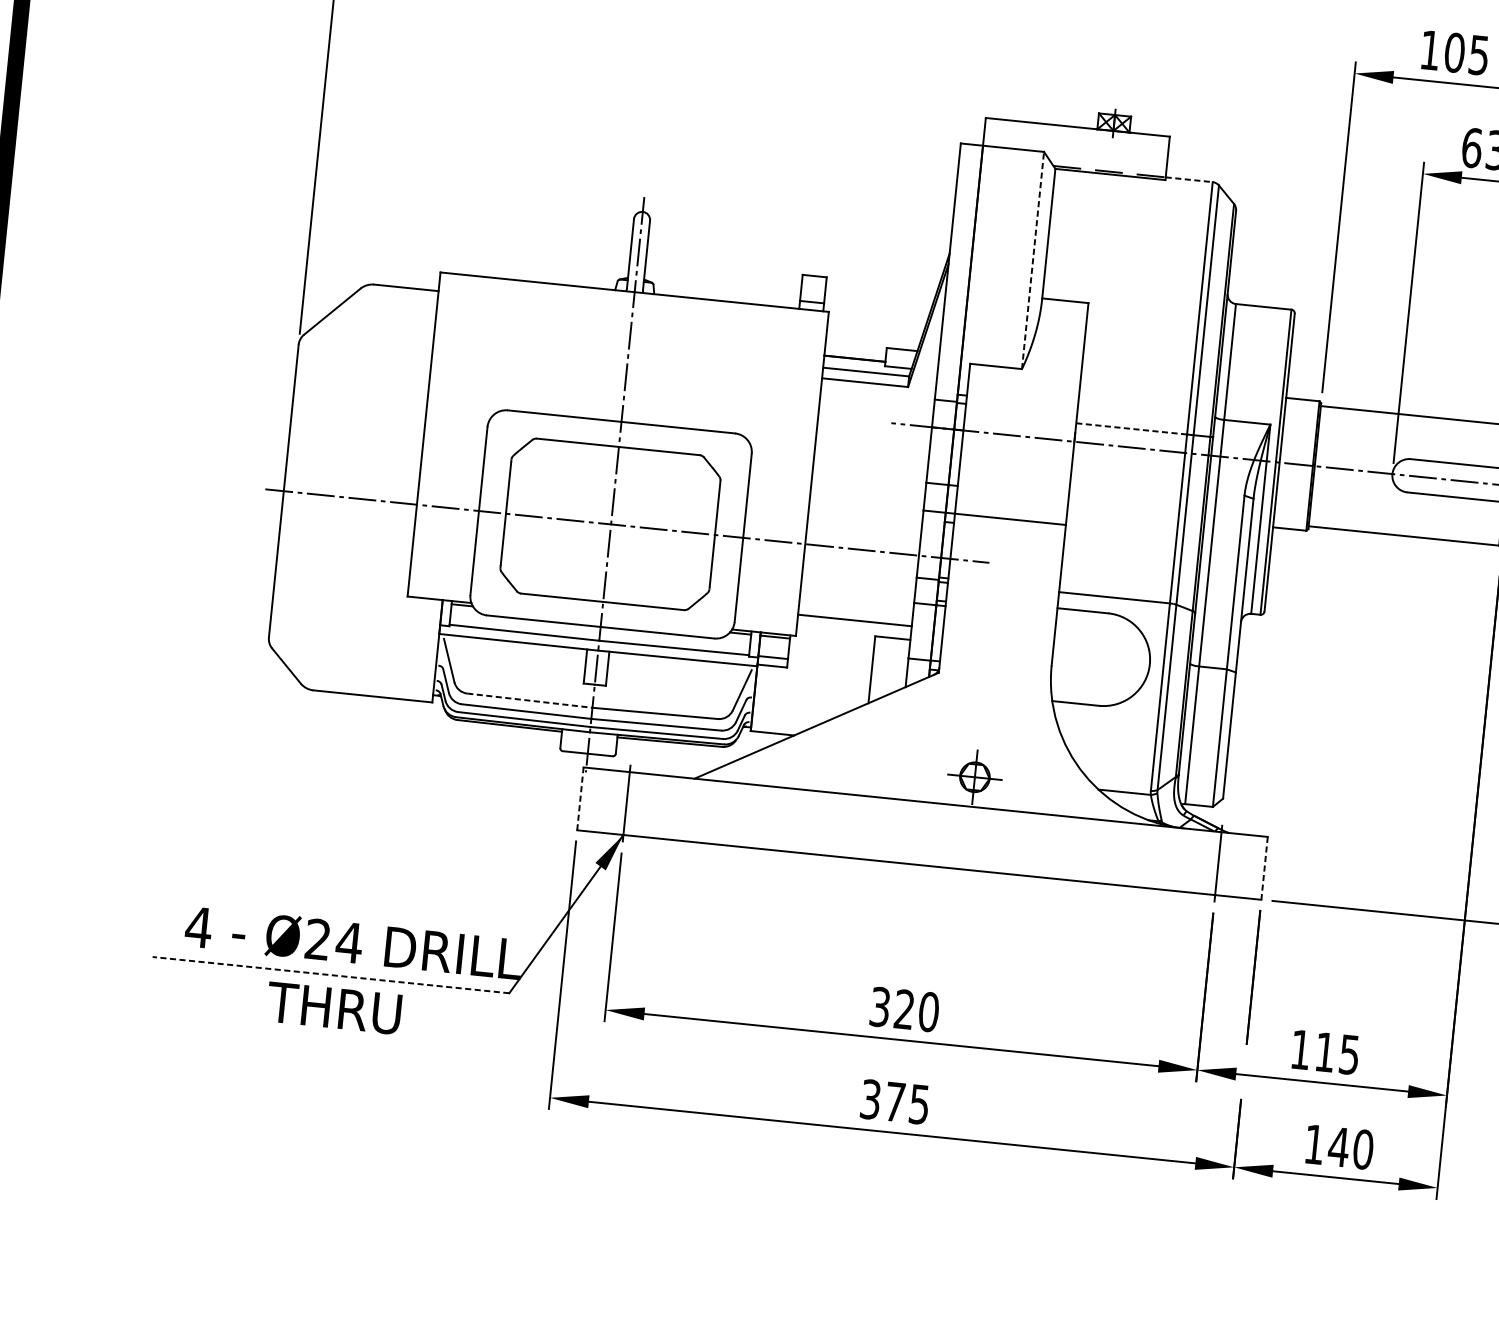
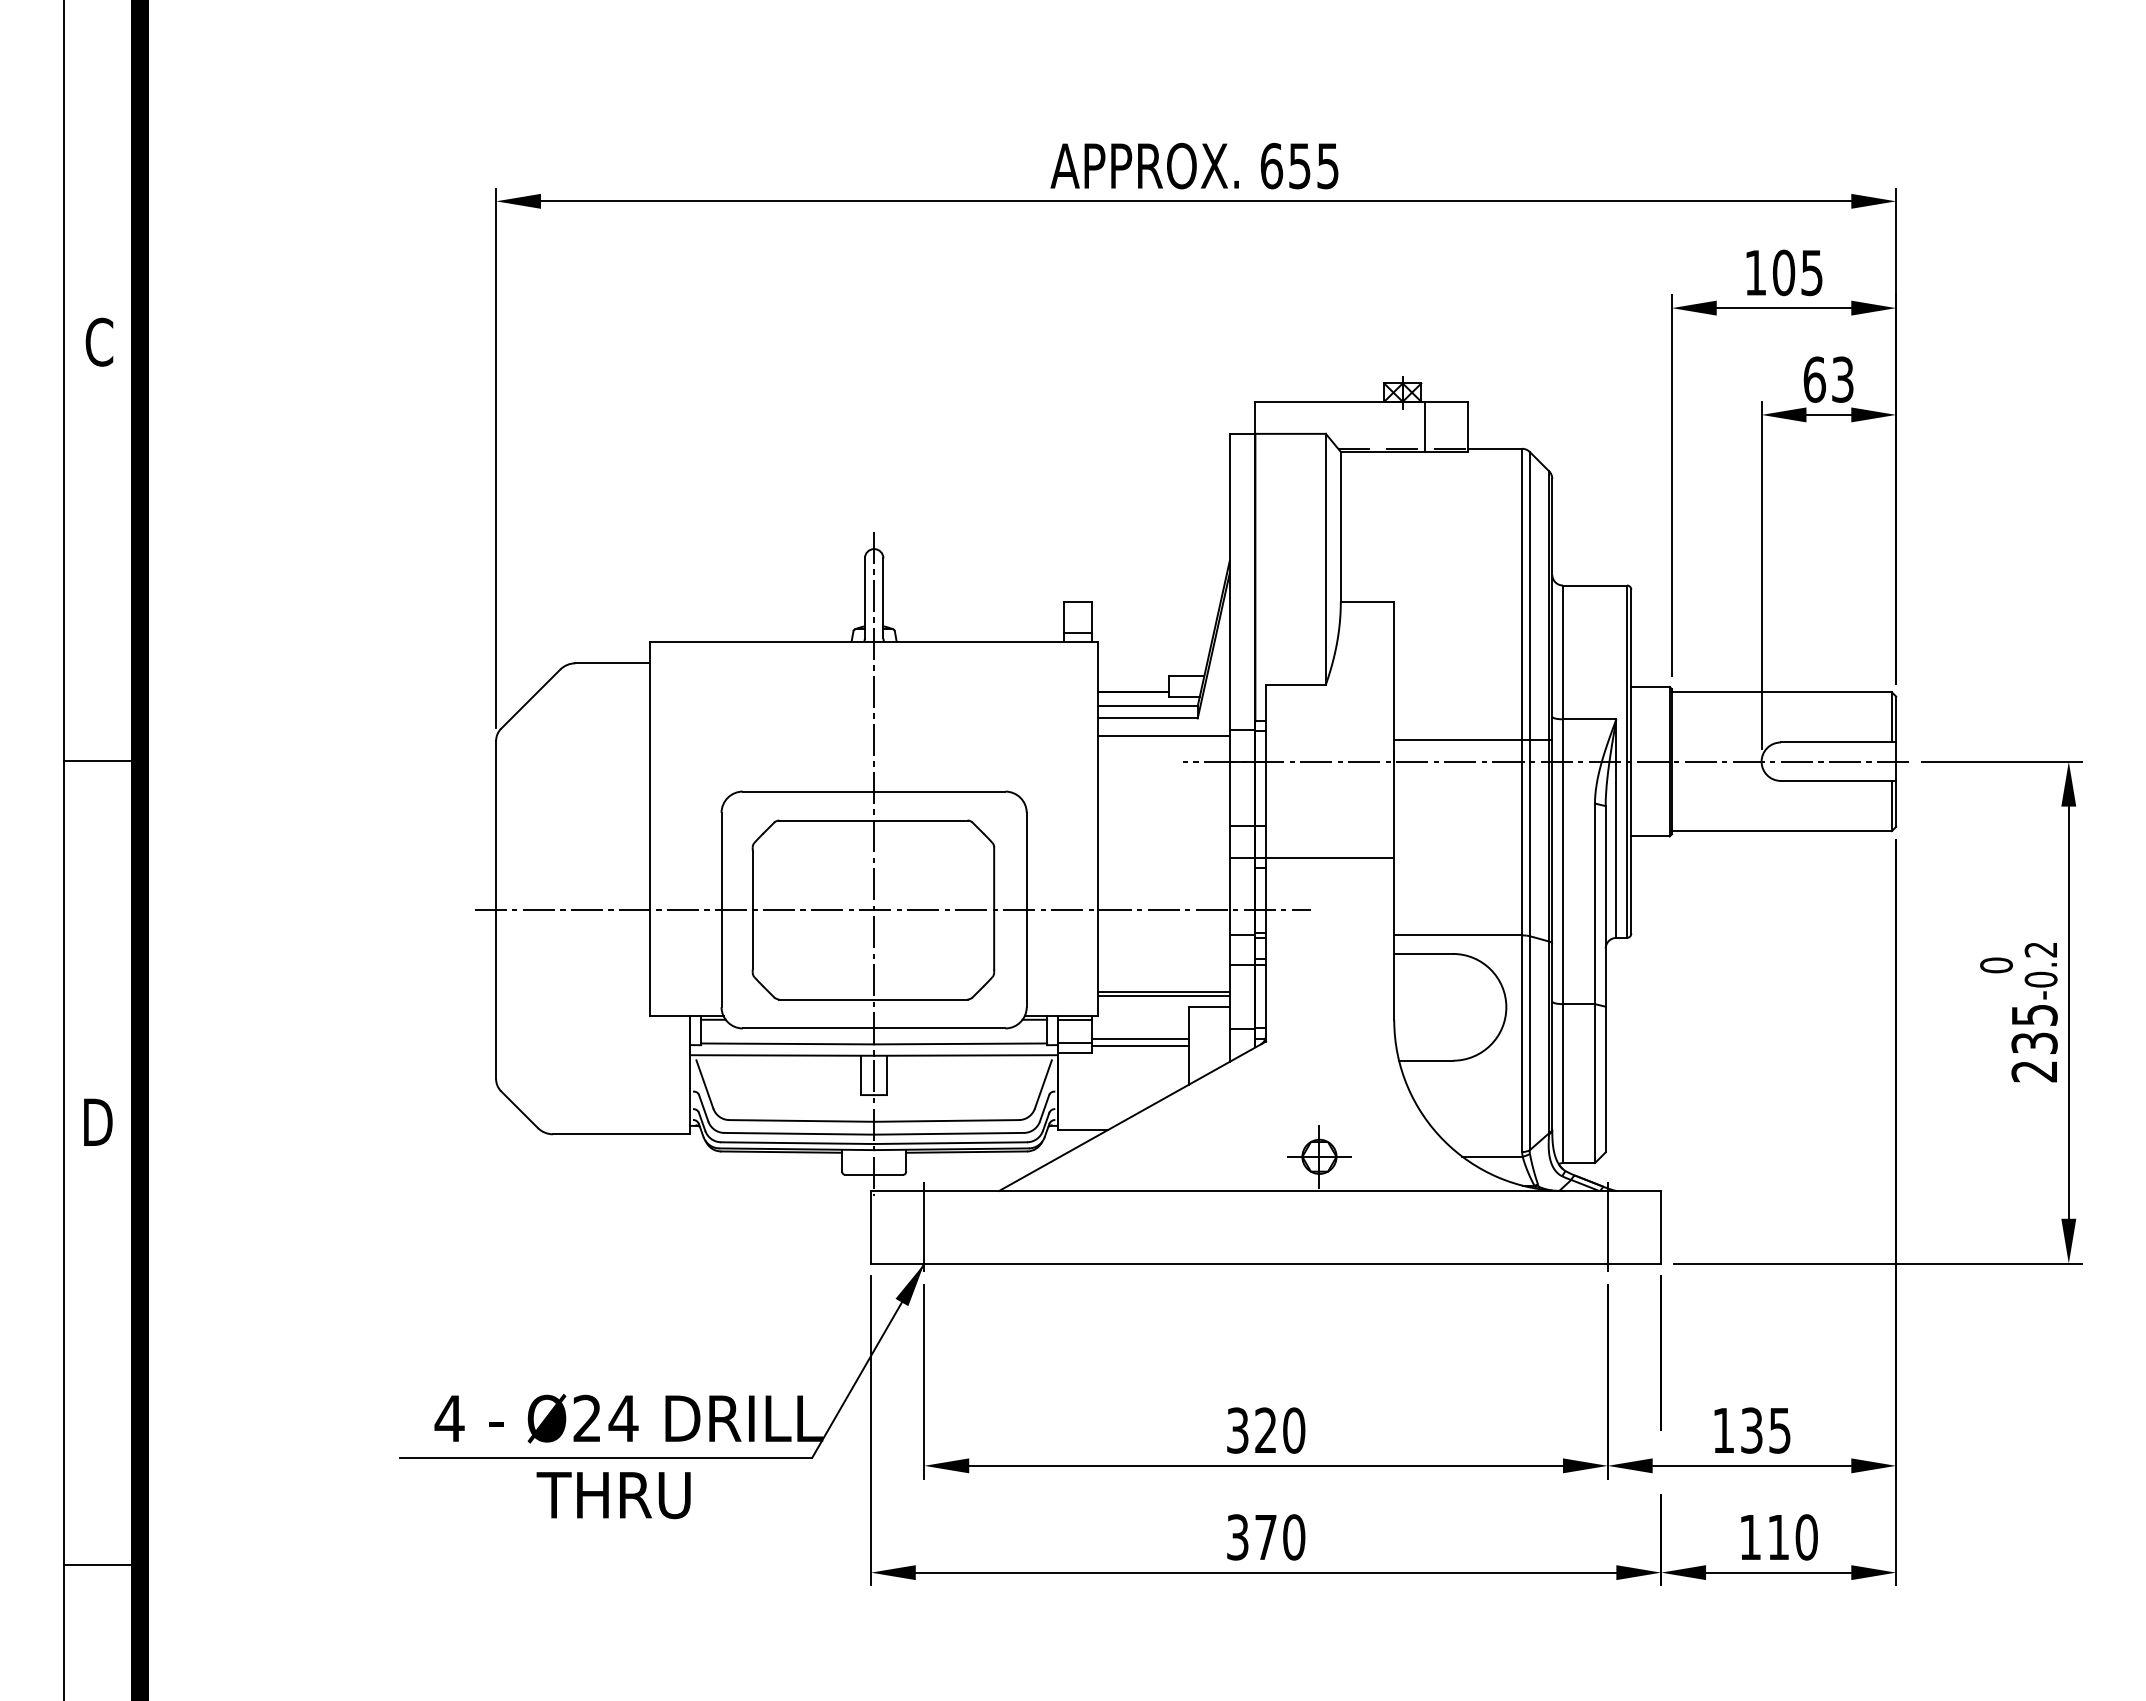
line: (1130, 154) -> (1425, 426), added
line: (1189, 179) -> (1495, 448), dashed -> solid
line: (1032, 259) -> (1325, 558), dashed -> solid
line: (876, 399) -> (1163, 736), added
line: (1131, 429) -> (1458, 740), dashed -> solid
line: (854, 623) -> (1163, 995), added
line: (830, 659) -> (1140, 1038), added
line: (829, 666) -> (1140, 1046), added
line: (530, 700) -> (802, 1120), dashed -> solid
line: (580, 798) -> (870, 1226), dashed -> solid
line: (1264, 868) -> (1661, 1227), dashed -> solid
line: (331, 974) -> (606, 1457), dashed -> solid
text: (1324, 1052) -> (1751, 1430), 115 -> 135
text: (919, 1104) -> (1294, 1537), 375 -> 370
text: (1338, 1147) -> (1778, 1537), 140 -> 110

